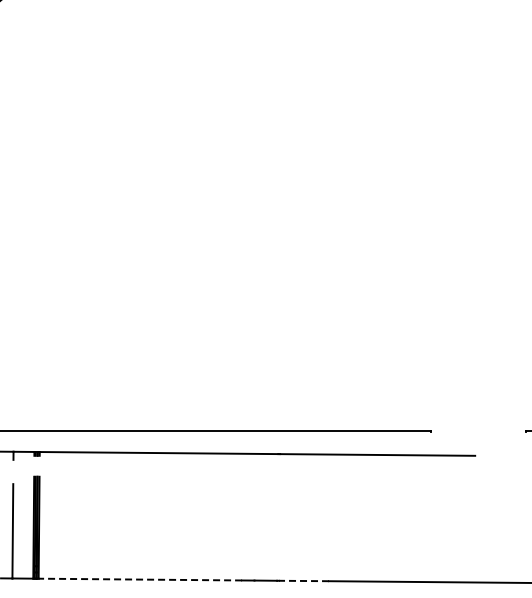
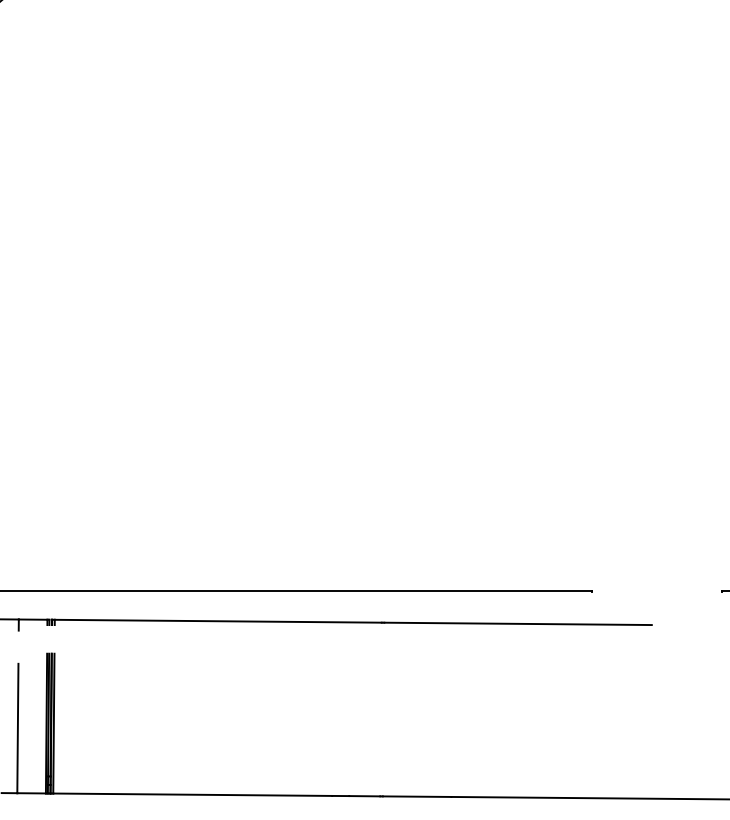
line: (140, 579) -> (192, 794), dashed -> solid
line: (303, 580) -> (416, 795), dashed -> solid

